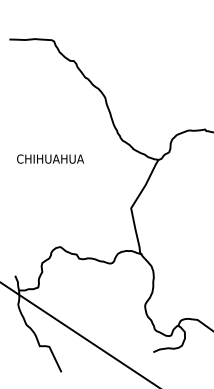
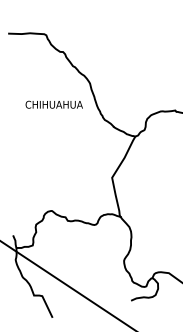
text: (49, 158) -> (53, 104), moved

